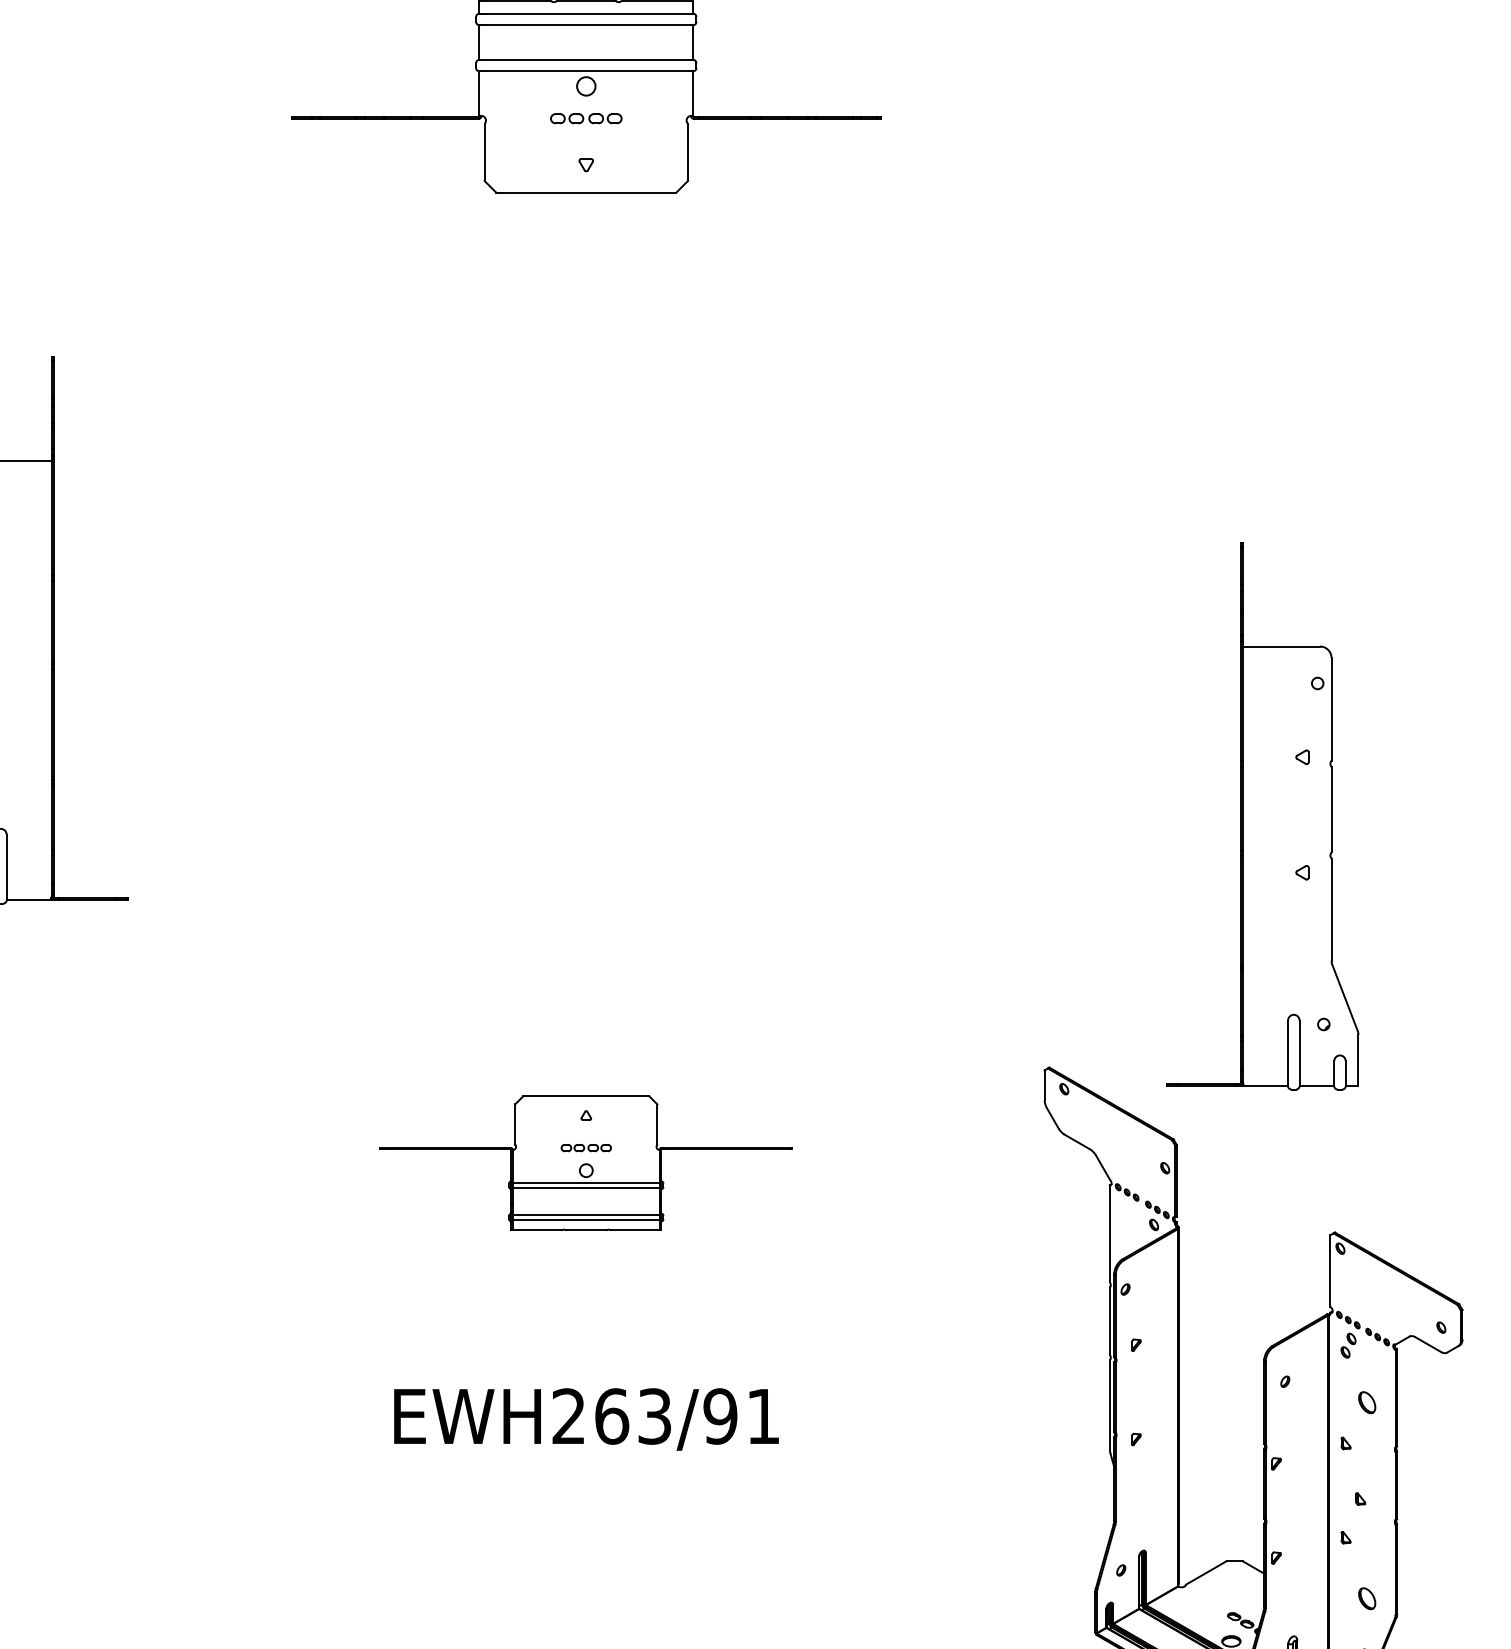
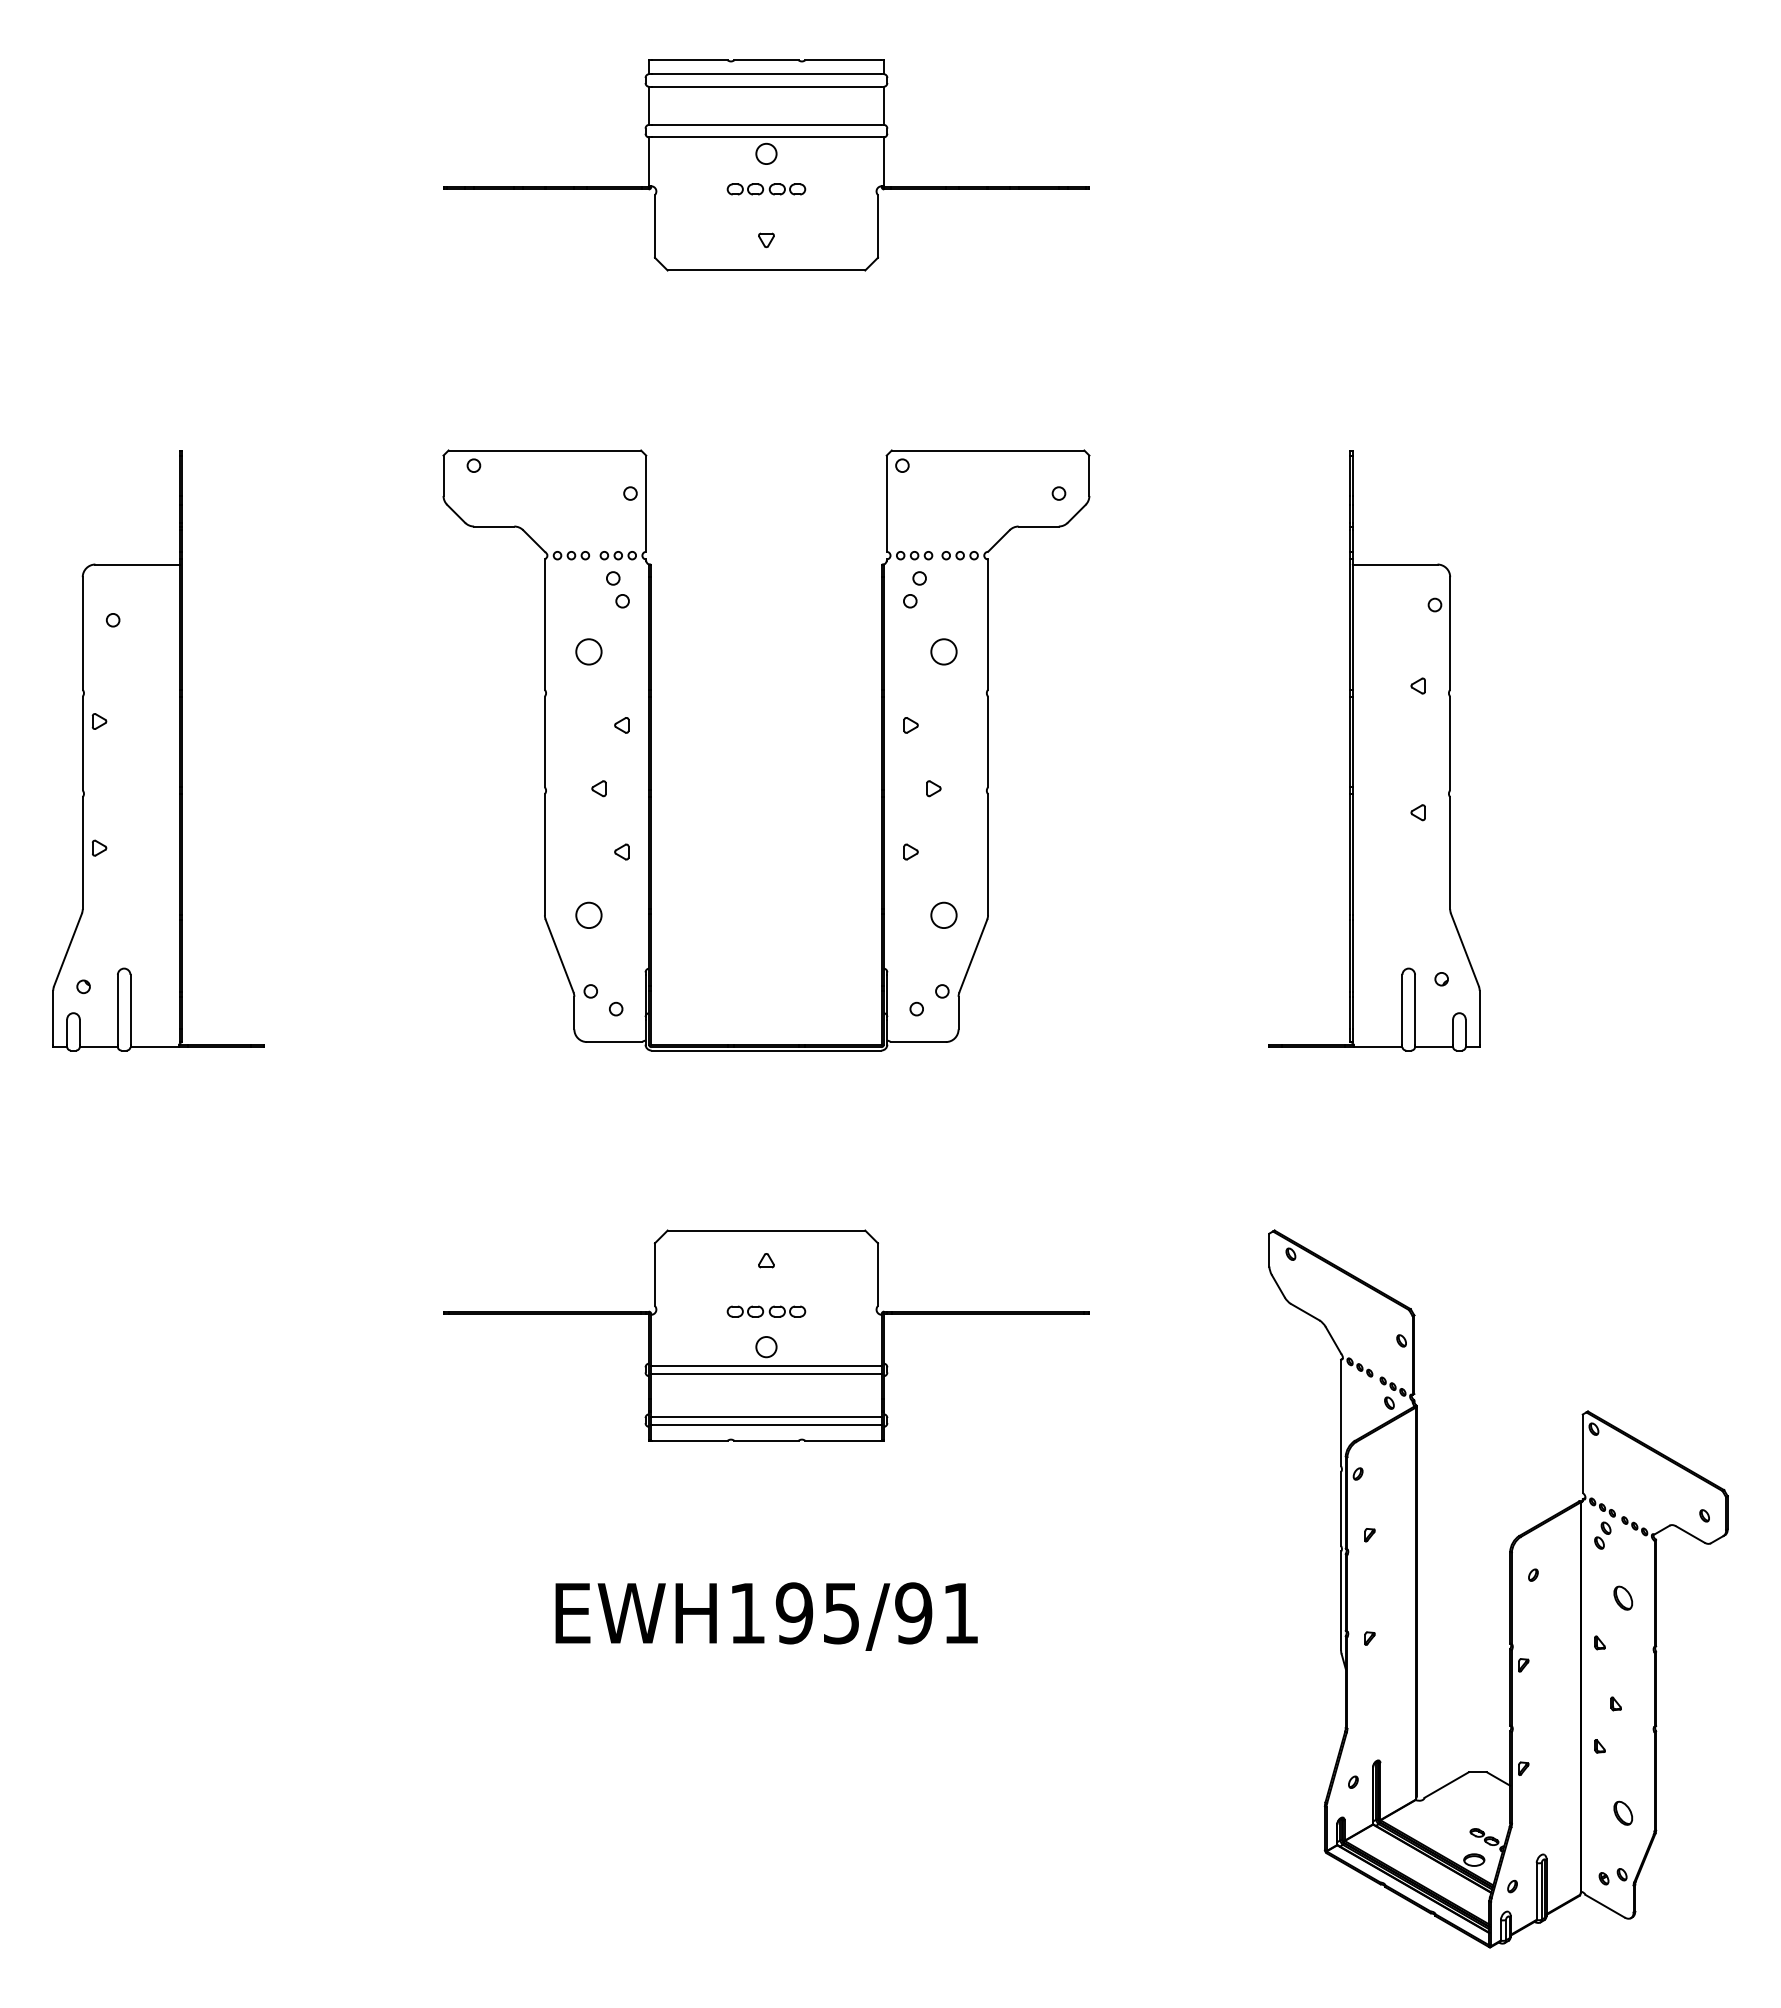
part: (481, 630) -> (651, 750), added
part: (1262, 816) -> (1374, 750), moved
part: (586, 1163) -> (766, 1335), size x1.43
text: (611, 1416) -> (794, 1613), EWH263/91 -> EWH195/91

